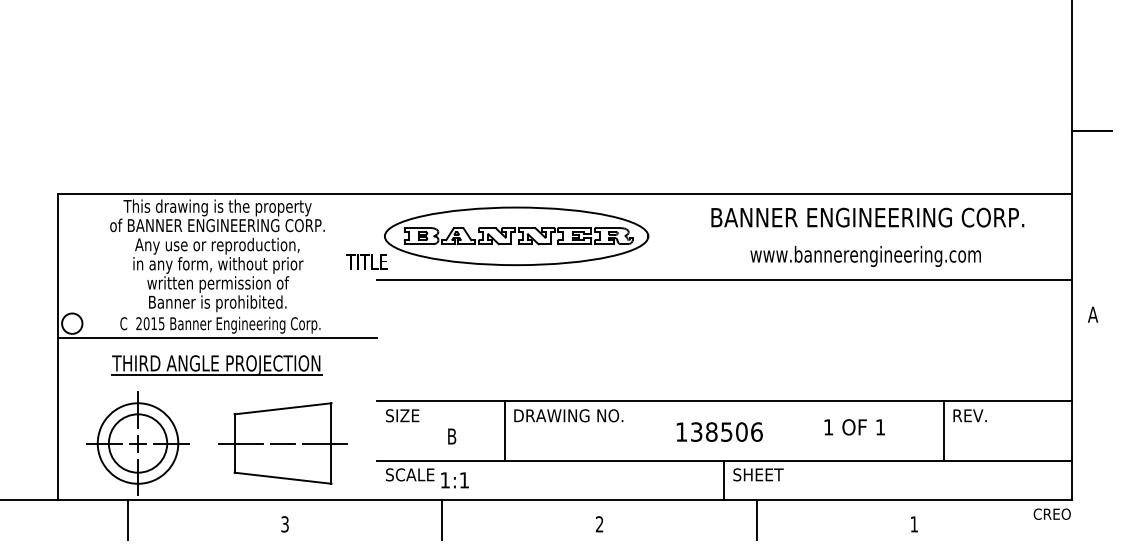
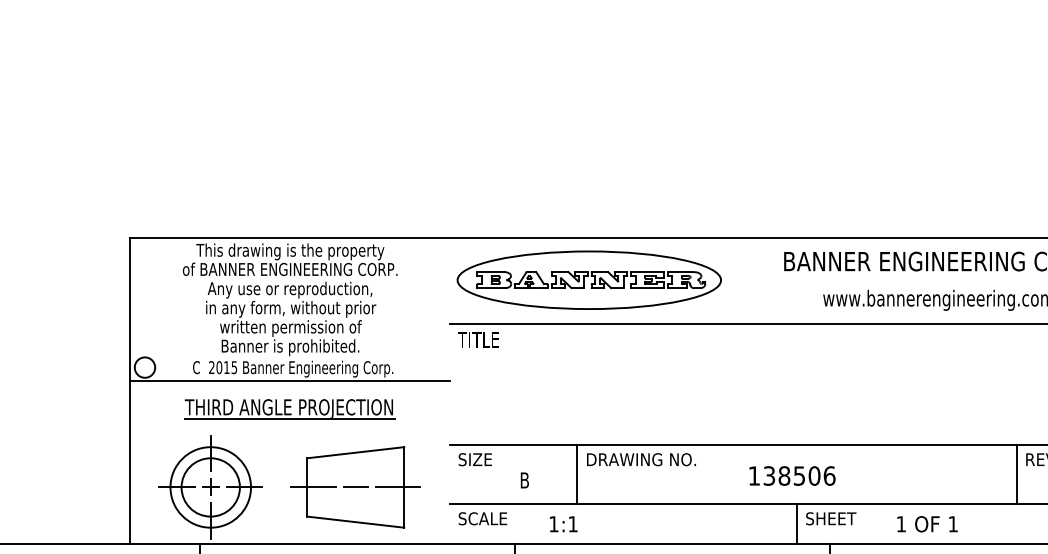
text: (366, 261) -> (478, 339), moved
text: (854, 427) -> (927, 524), moved
text: (454, 480) -> (563, 524), moved

